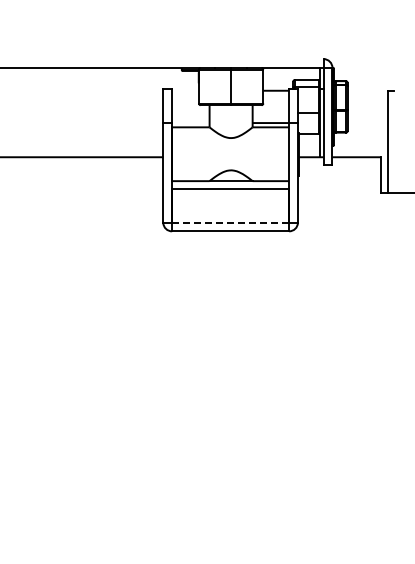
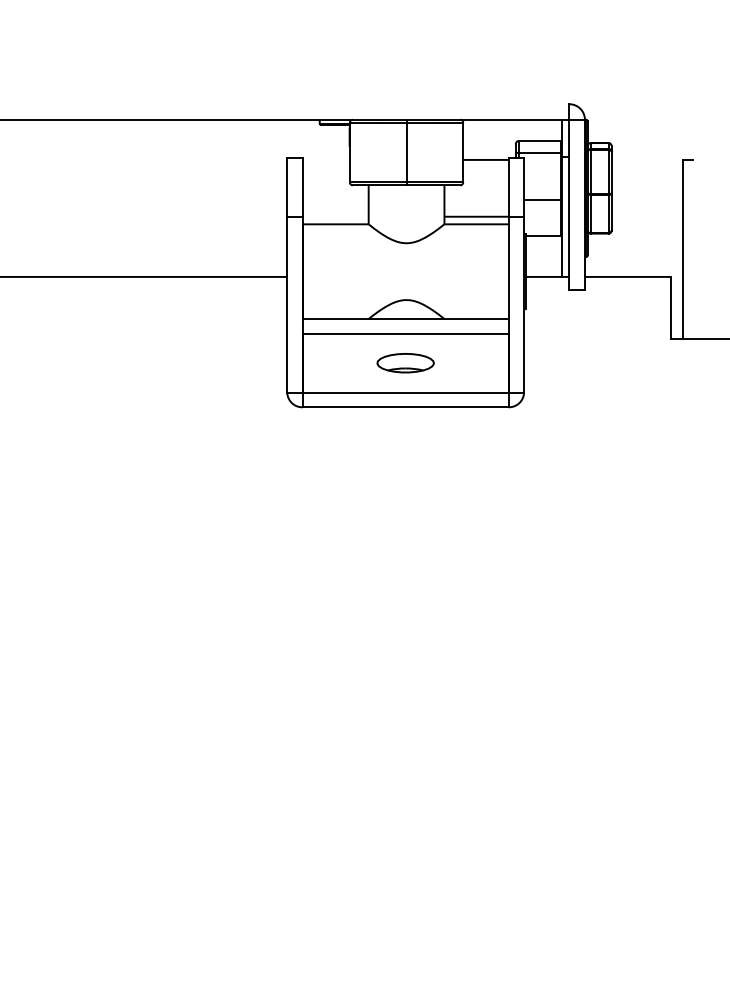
part: (230, 206) -> (405, 363), added
line: (231, 223) -> (407, 393), dashed -> solid

